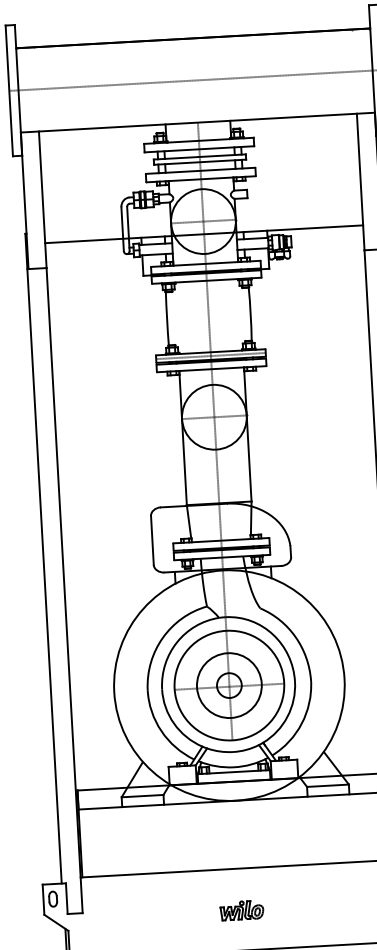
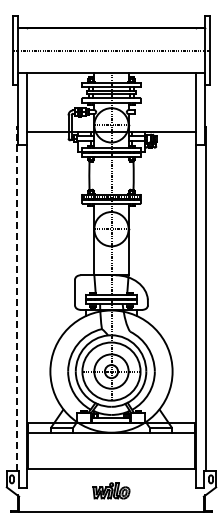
line: (42, 557) -> (16, 298), solid -> dashed
part: (241, 909) -> (111, 490), size x1.6

